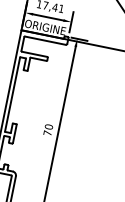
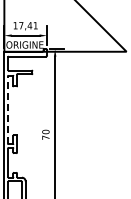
line: (13, 94) -> (8, 109), solid -> dashed

